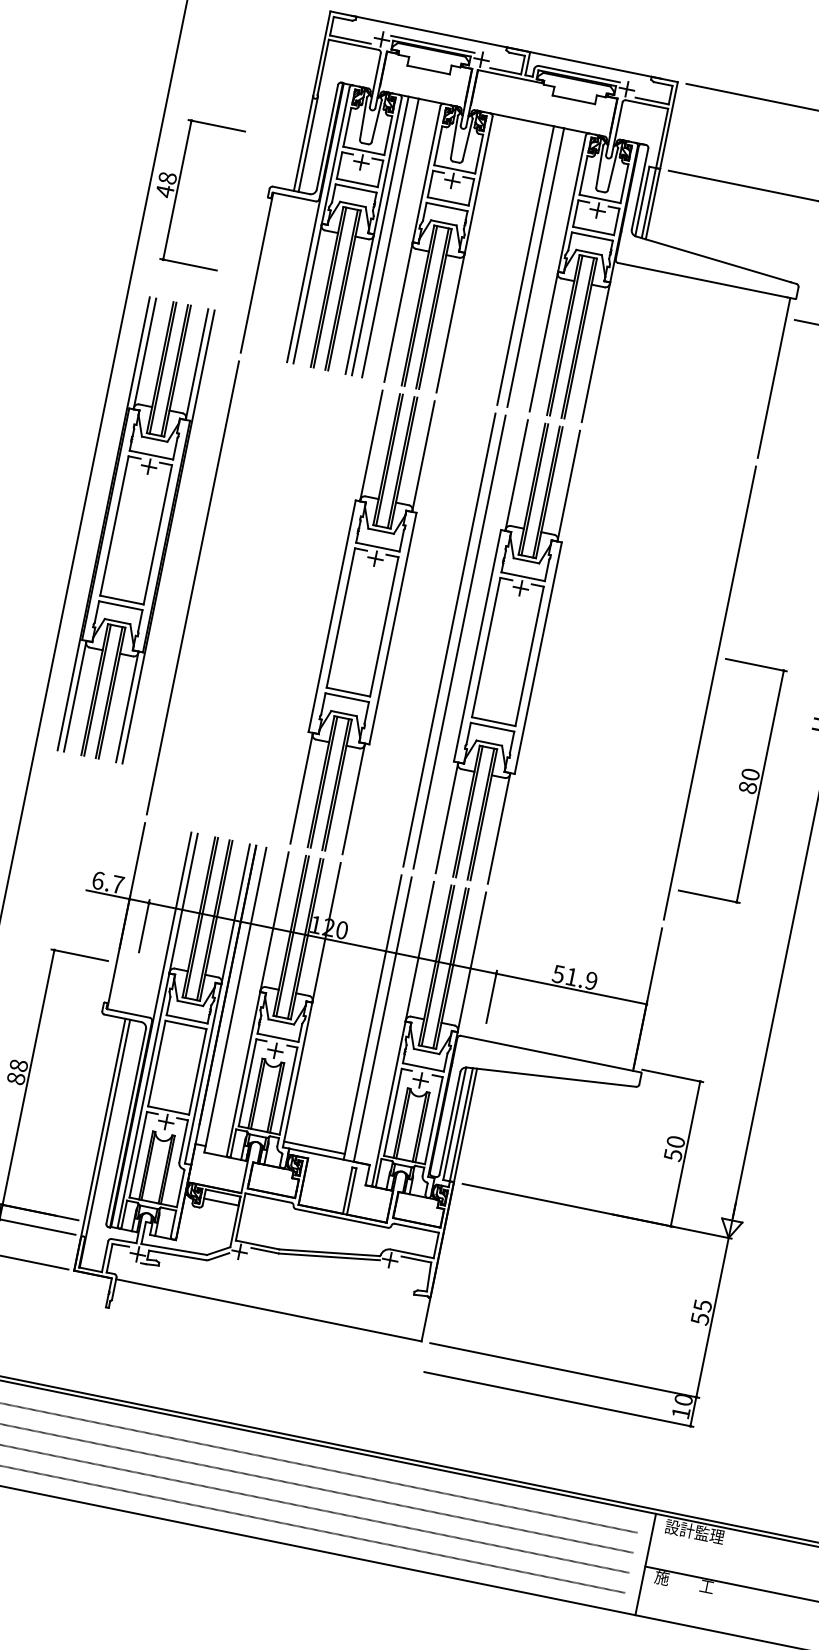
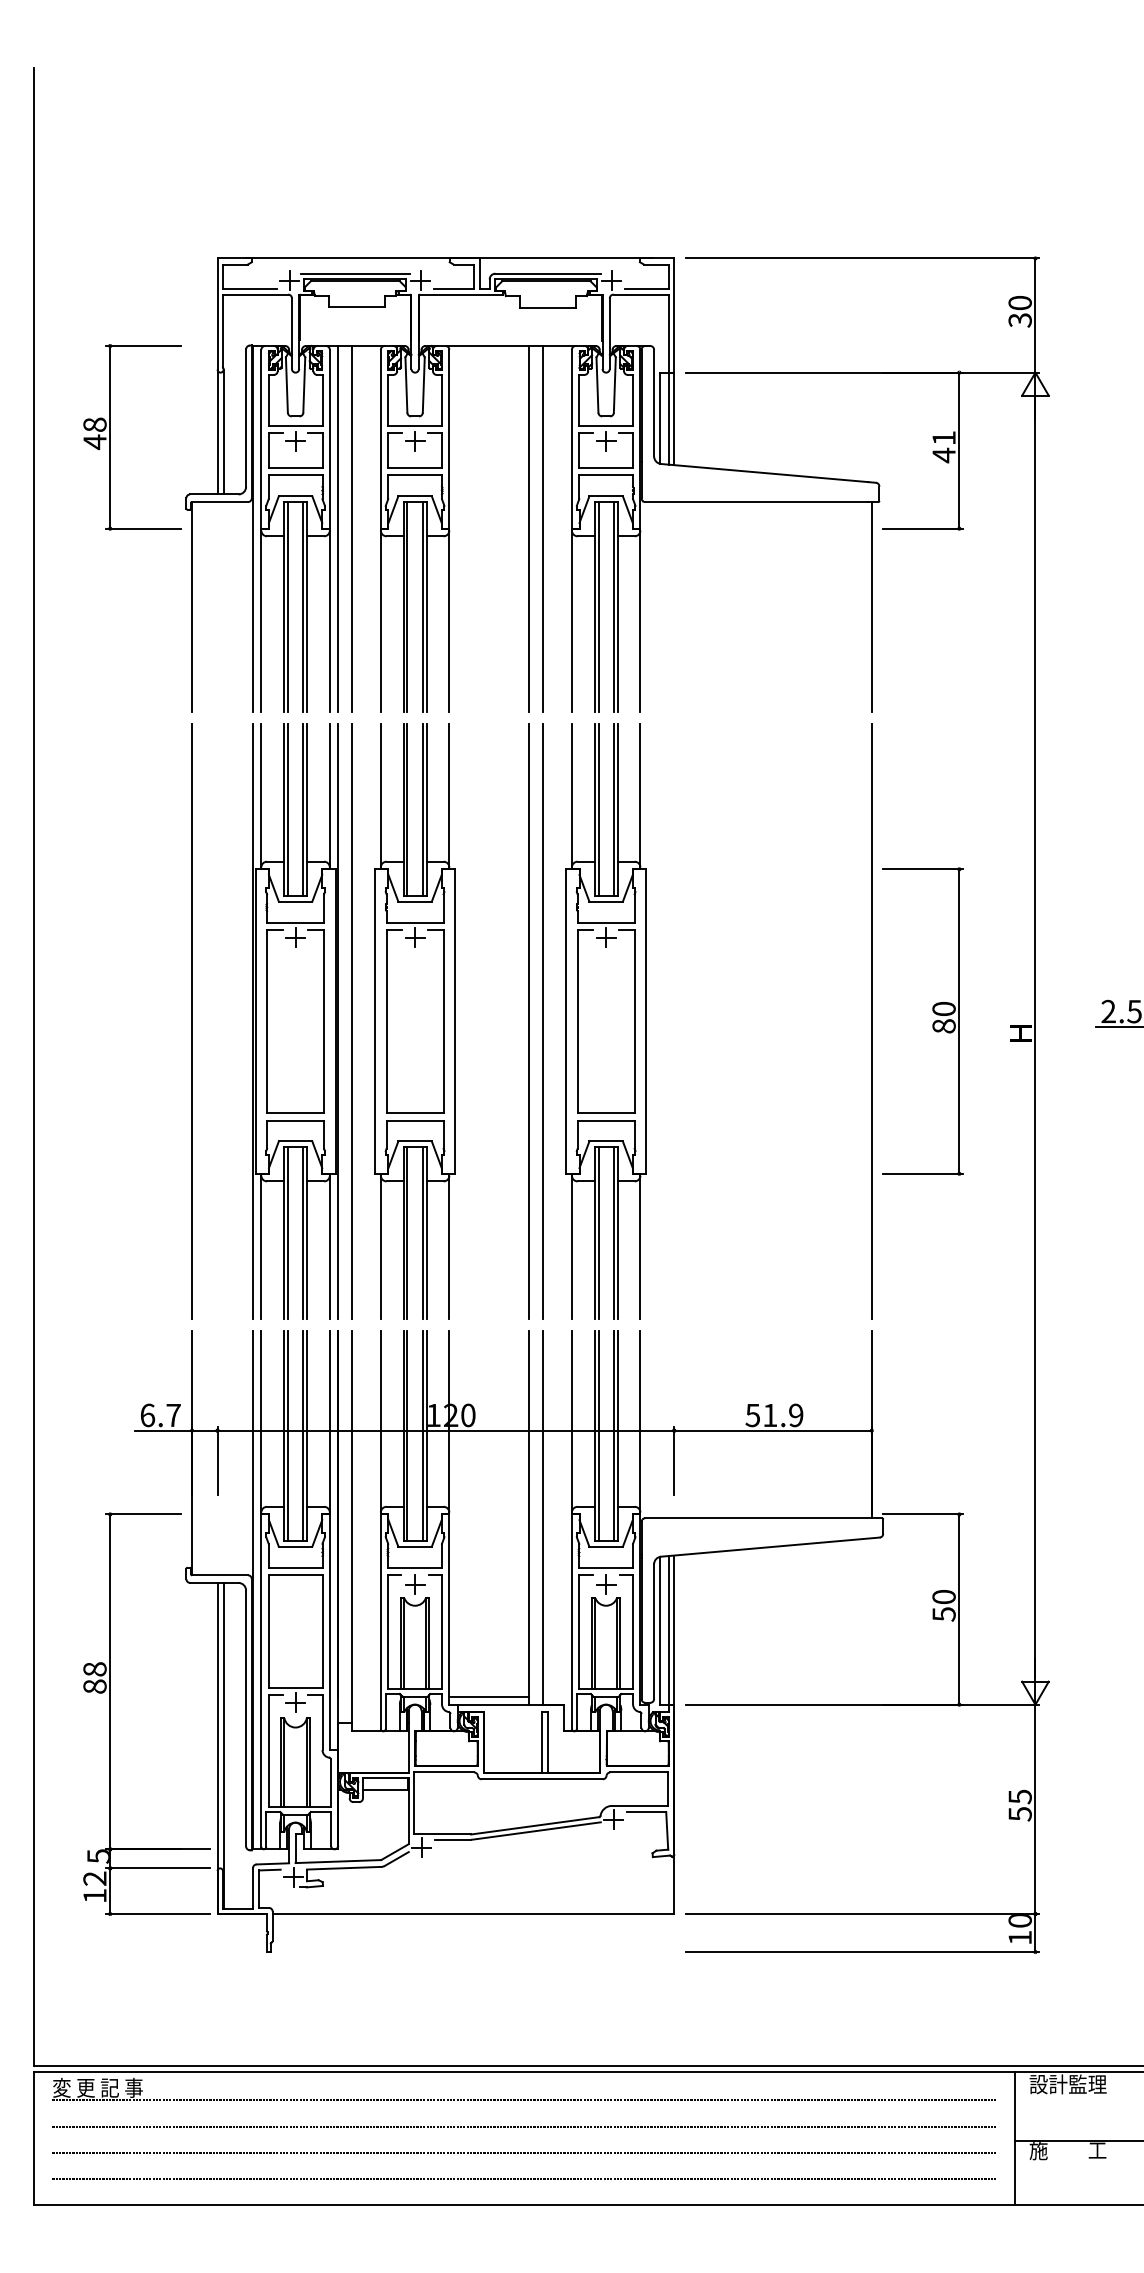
part: (177, 190) -> (110, 437), moved
part: (136, 530) -> (295, 1021), moved
line: (314, 612) -> (351, 1021), added
part: (739, 784) -> (932, 1024), moved

